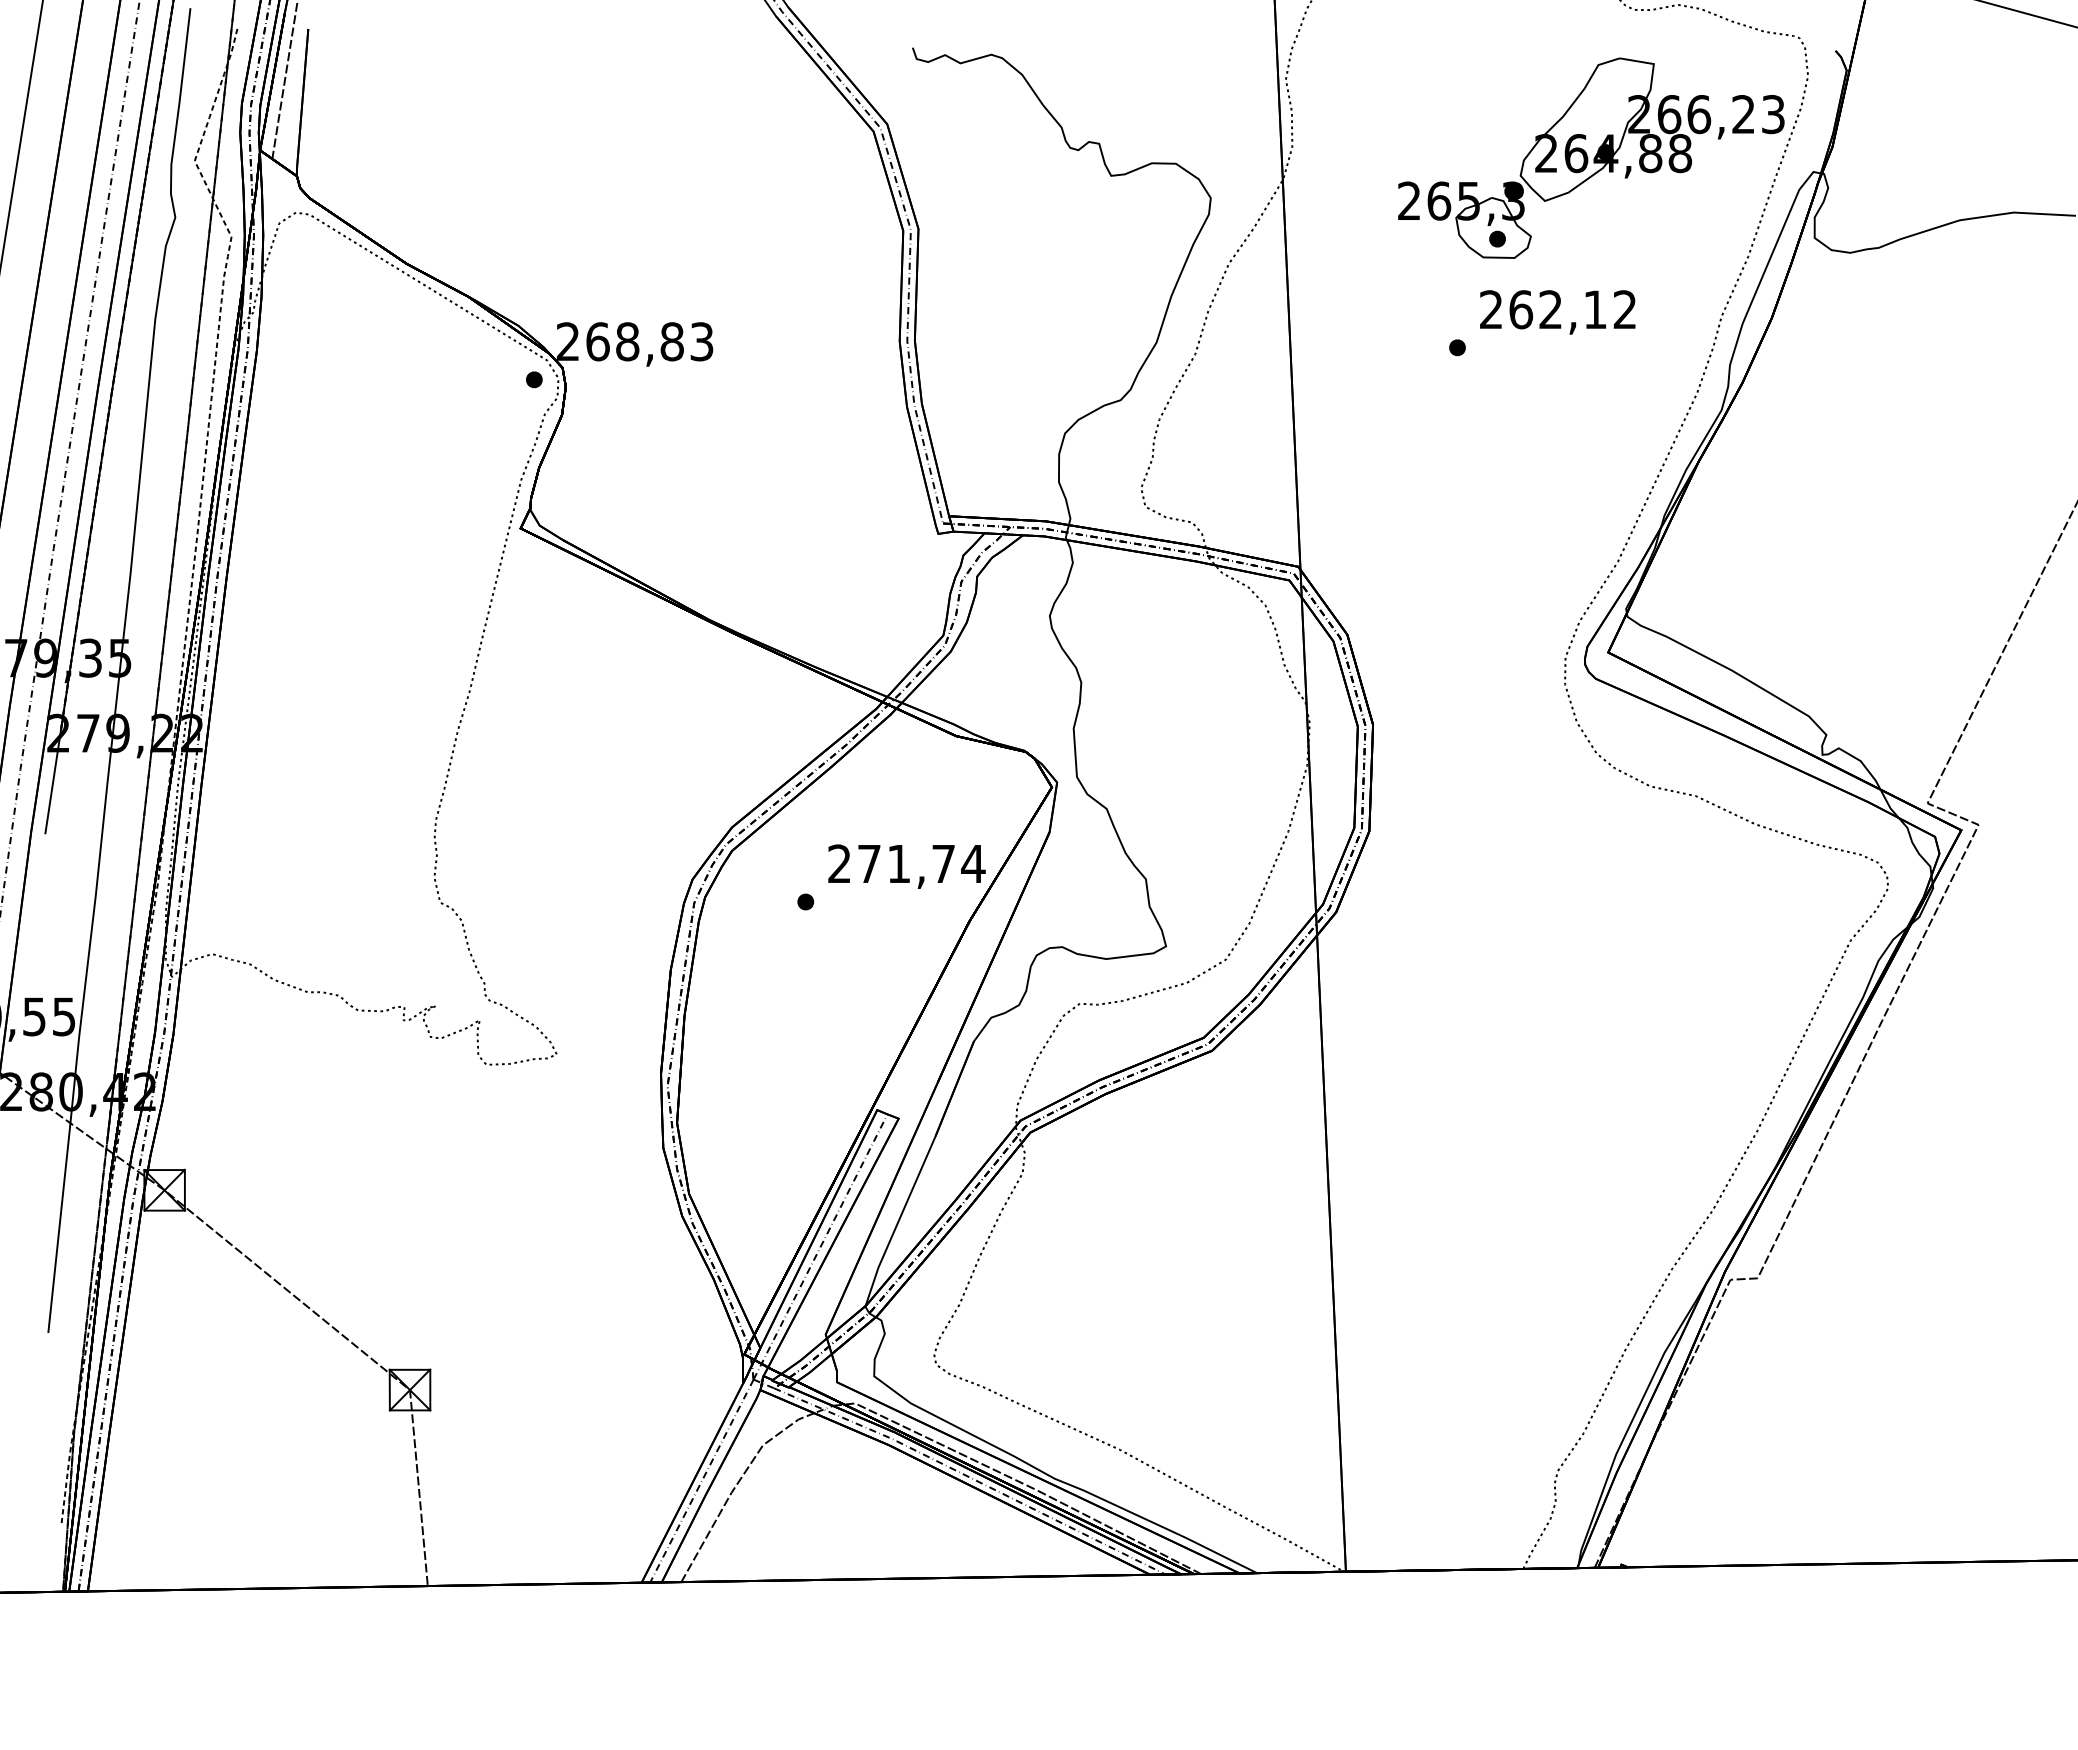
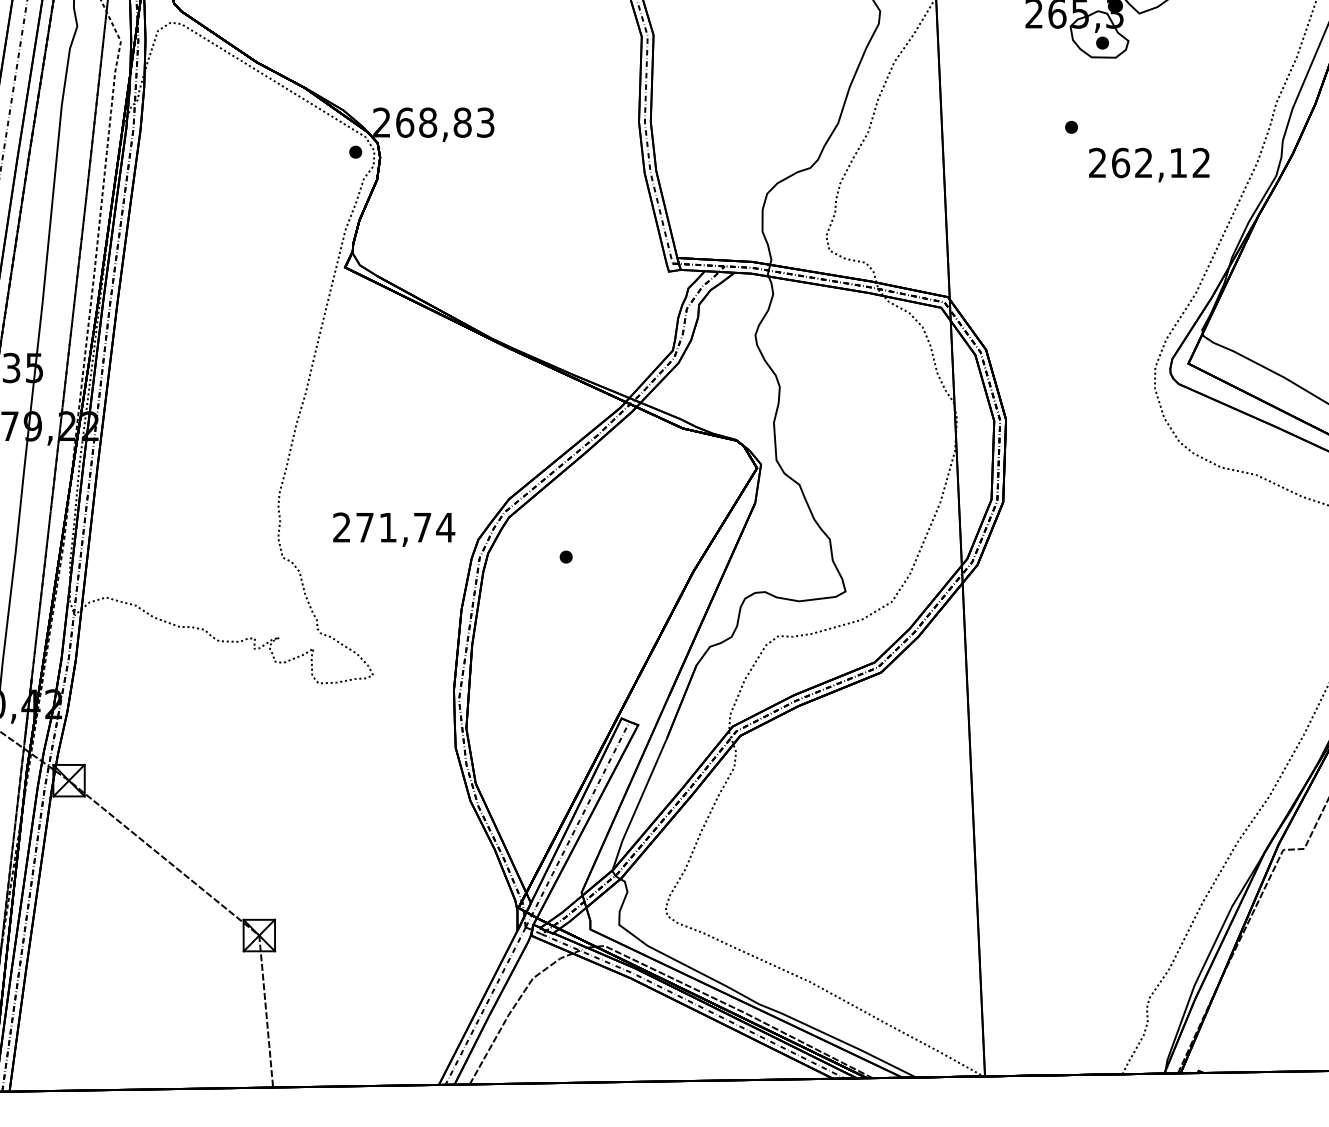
text: (1557, 312) -> (1149, 165), moved
text: (906, 866) -> (393, 529), moved

